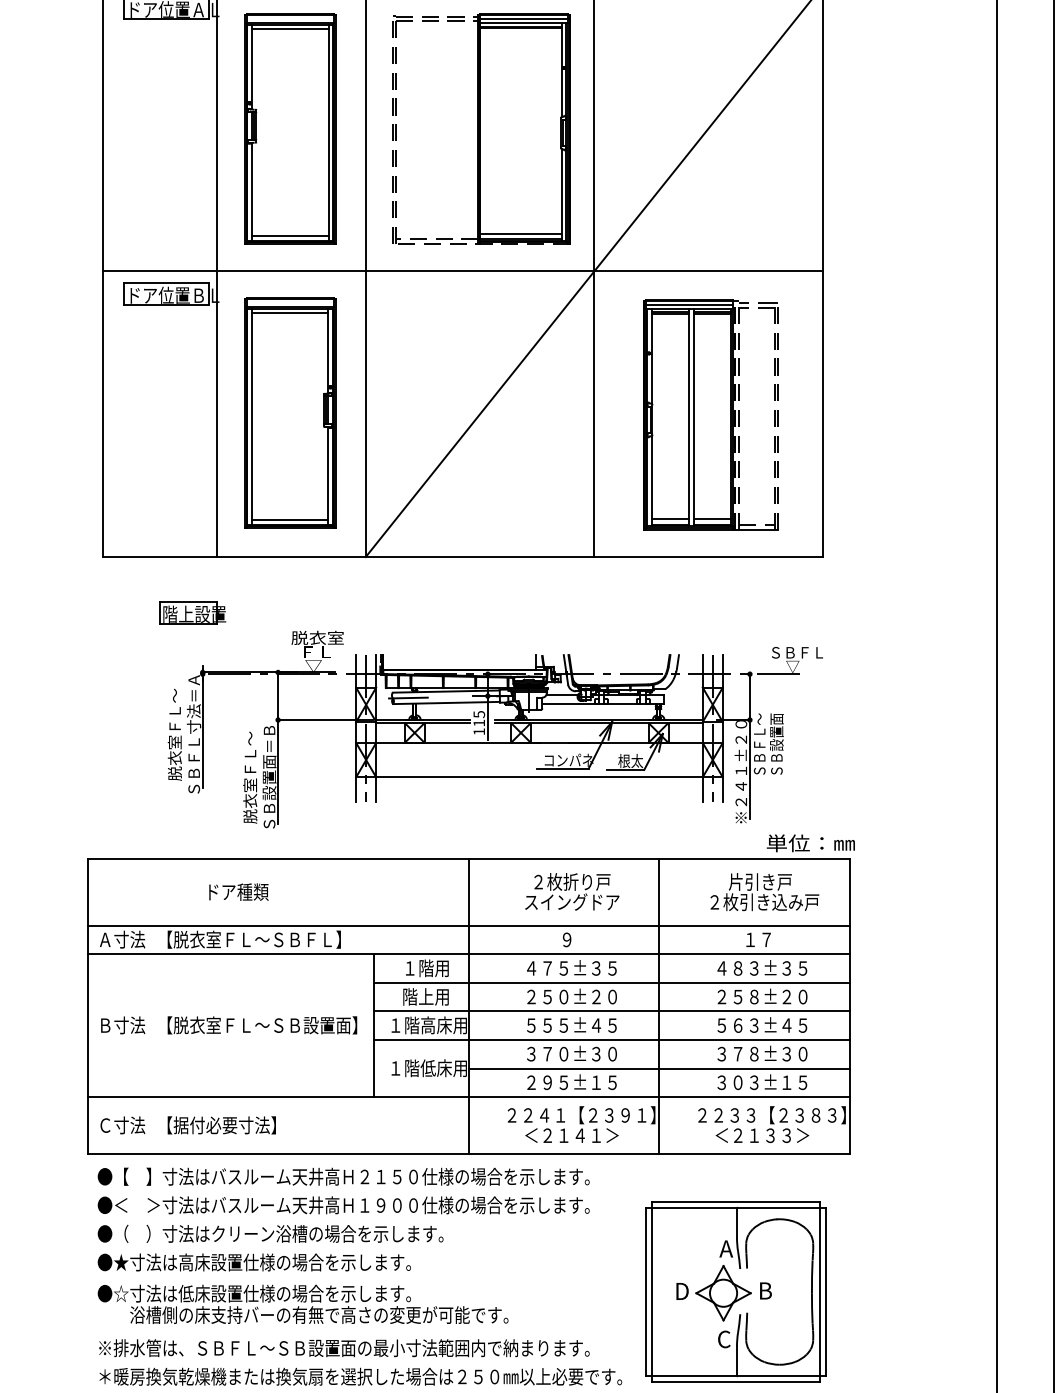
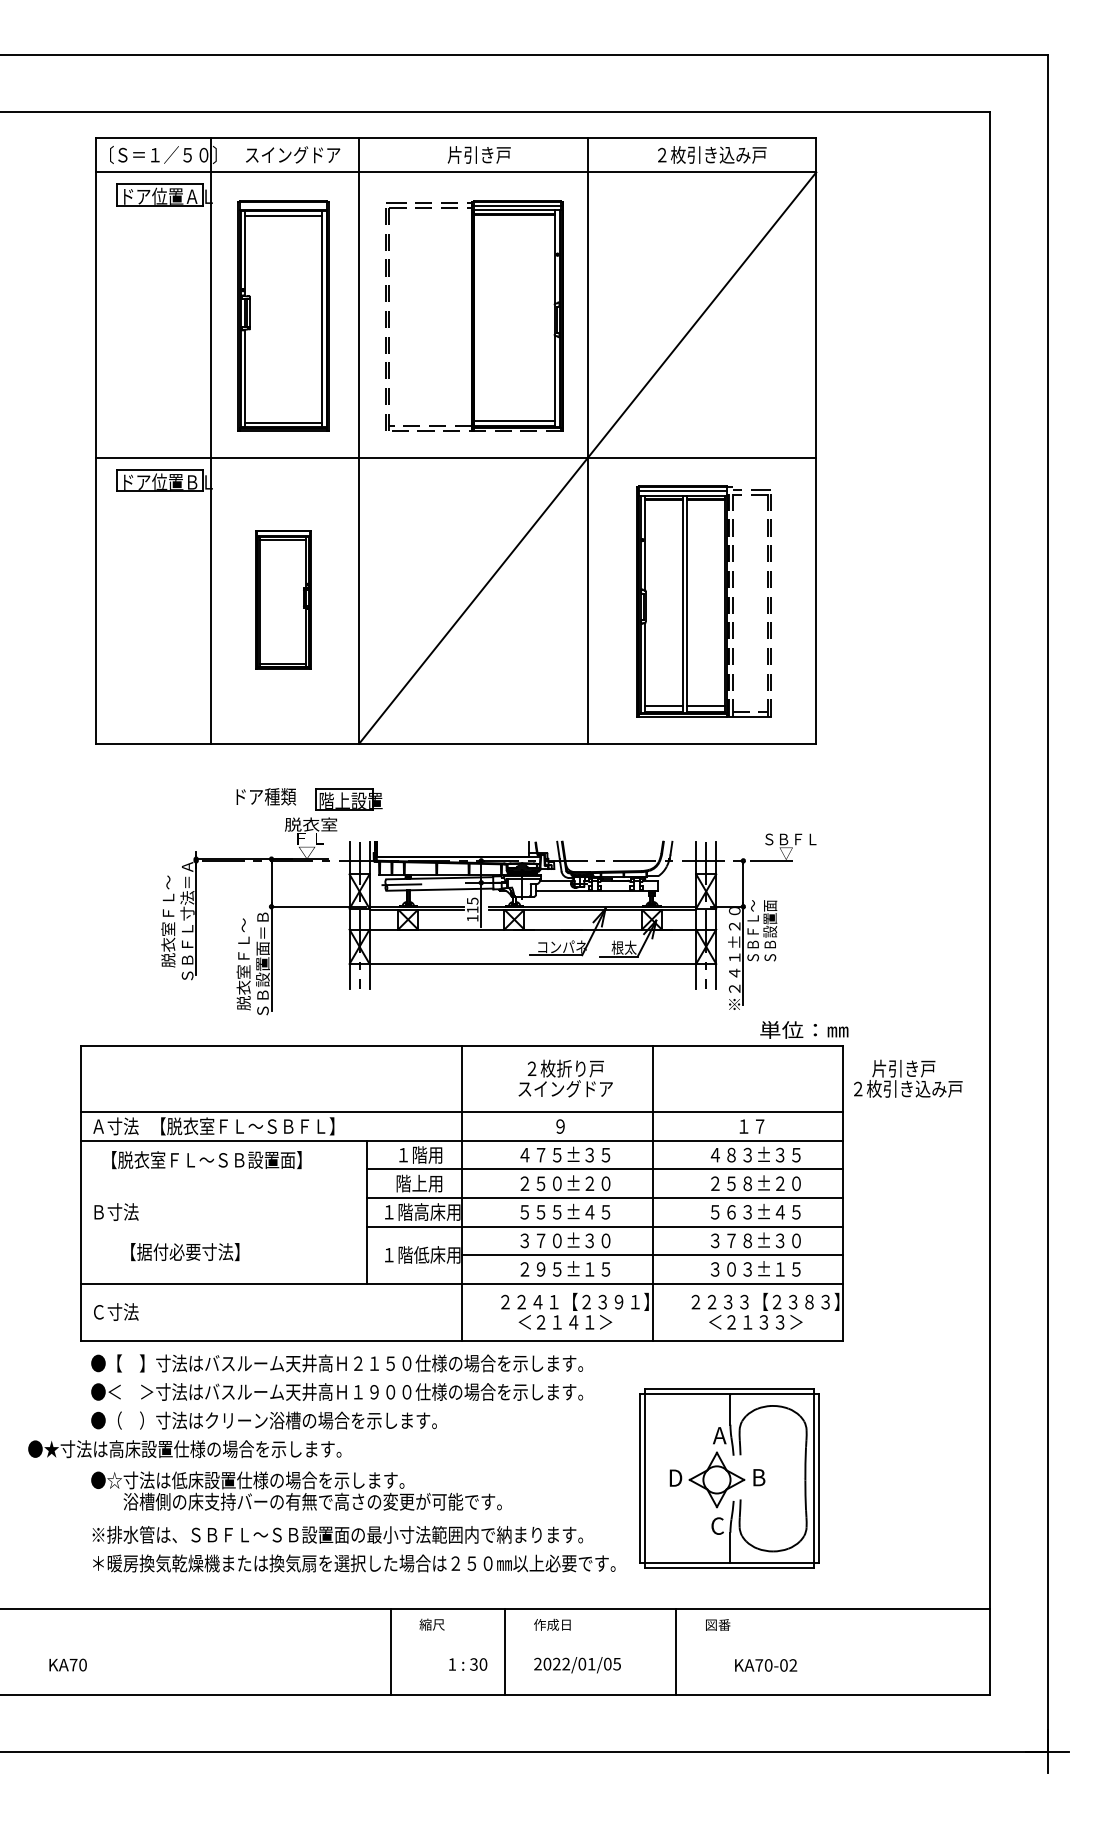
part: (290, 412) -> (283, 599), size x0.6
part: (192, 612) -> (348, 799), moved
text: (238, 891) -> (265, 796), moved
text: (765, 891) -> (908, 1078), moved
text: (262, 1025) -> (206, 1160), moved
text: (222, 1125) -> (185, 1252), moved
text: (254, 1262) -> (184, 1449), moved

